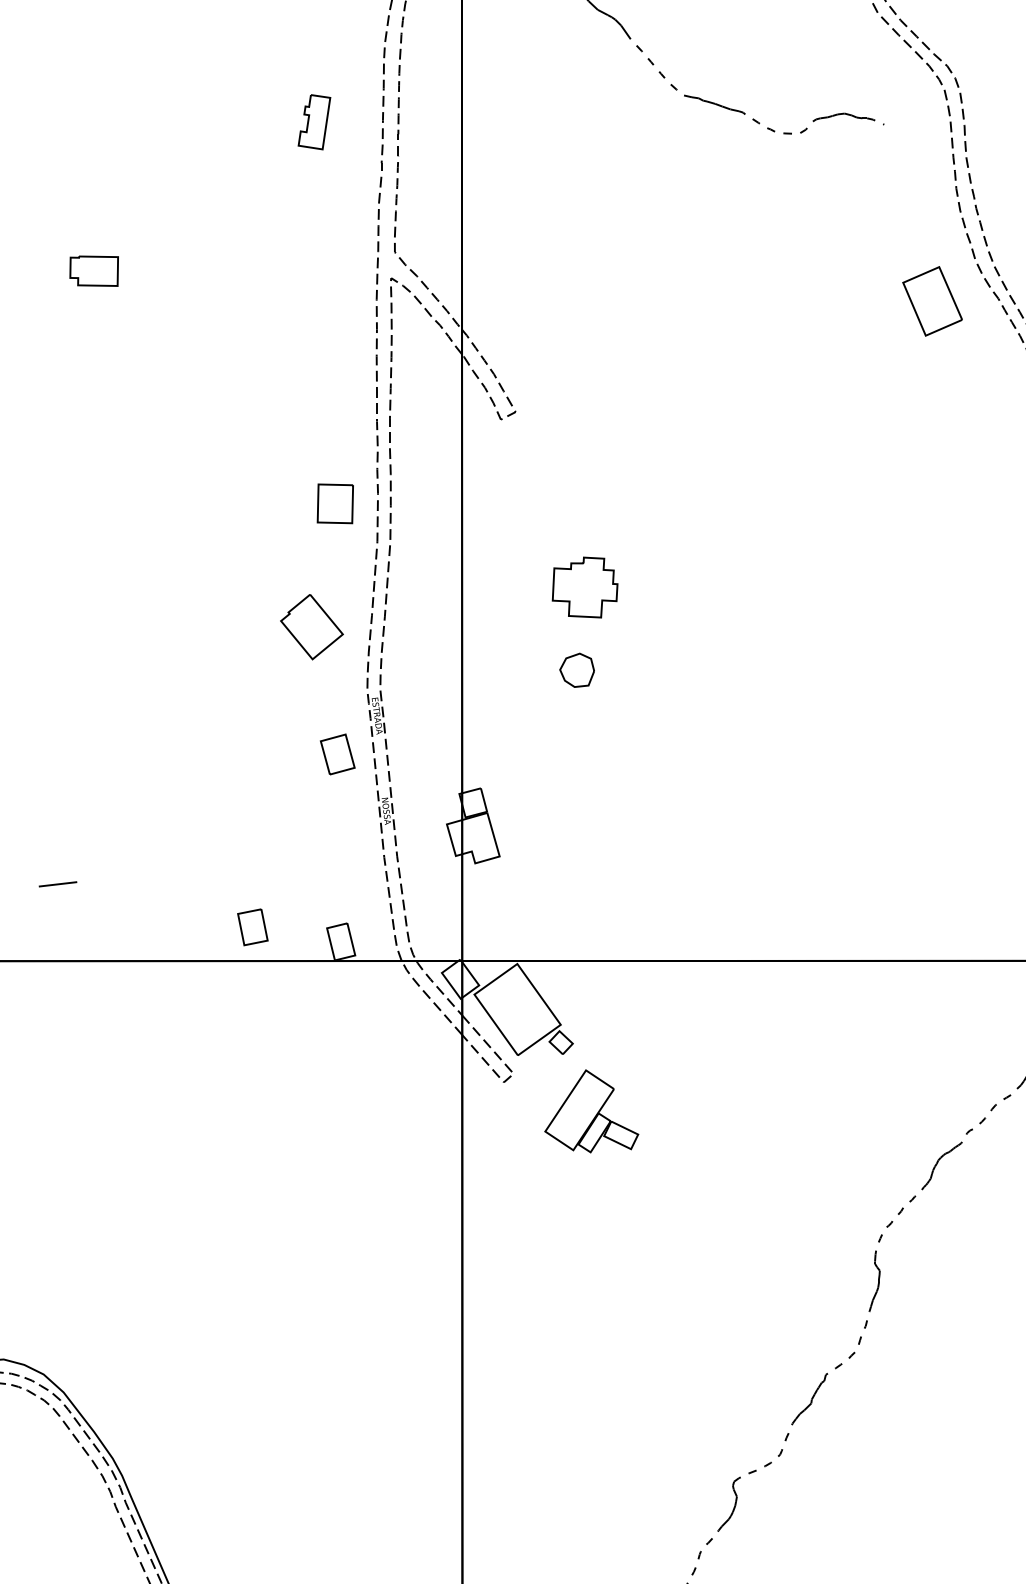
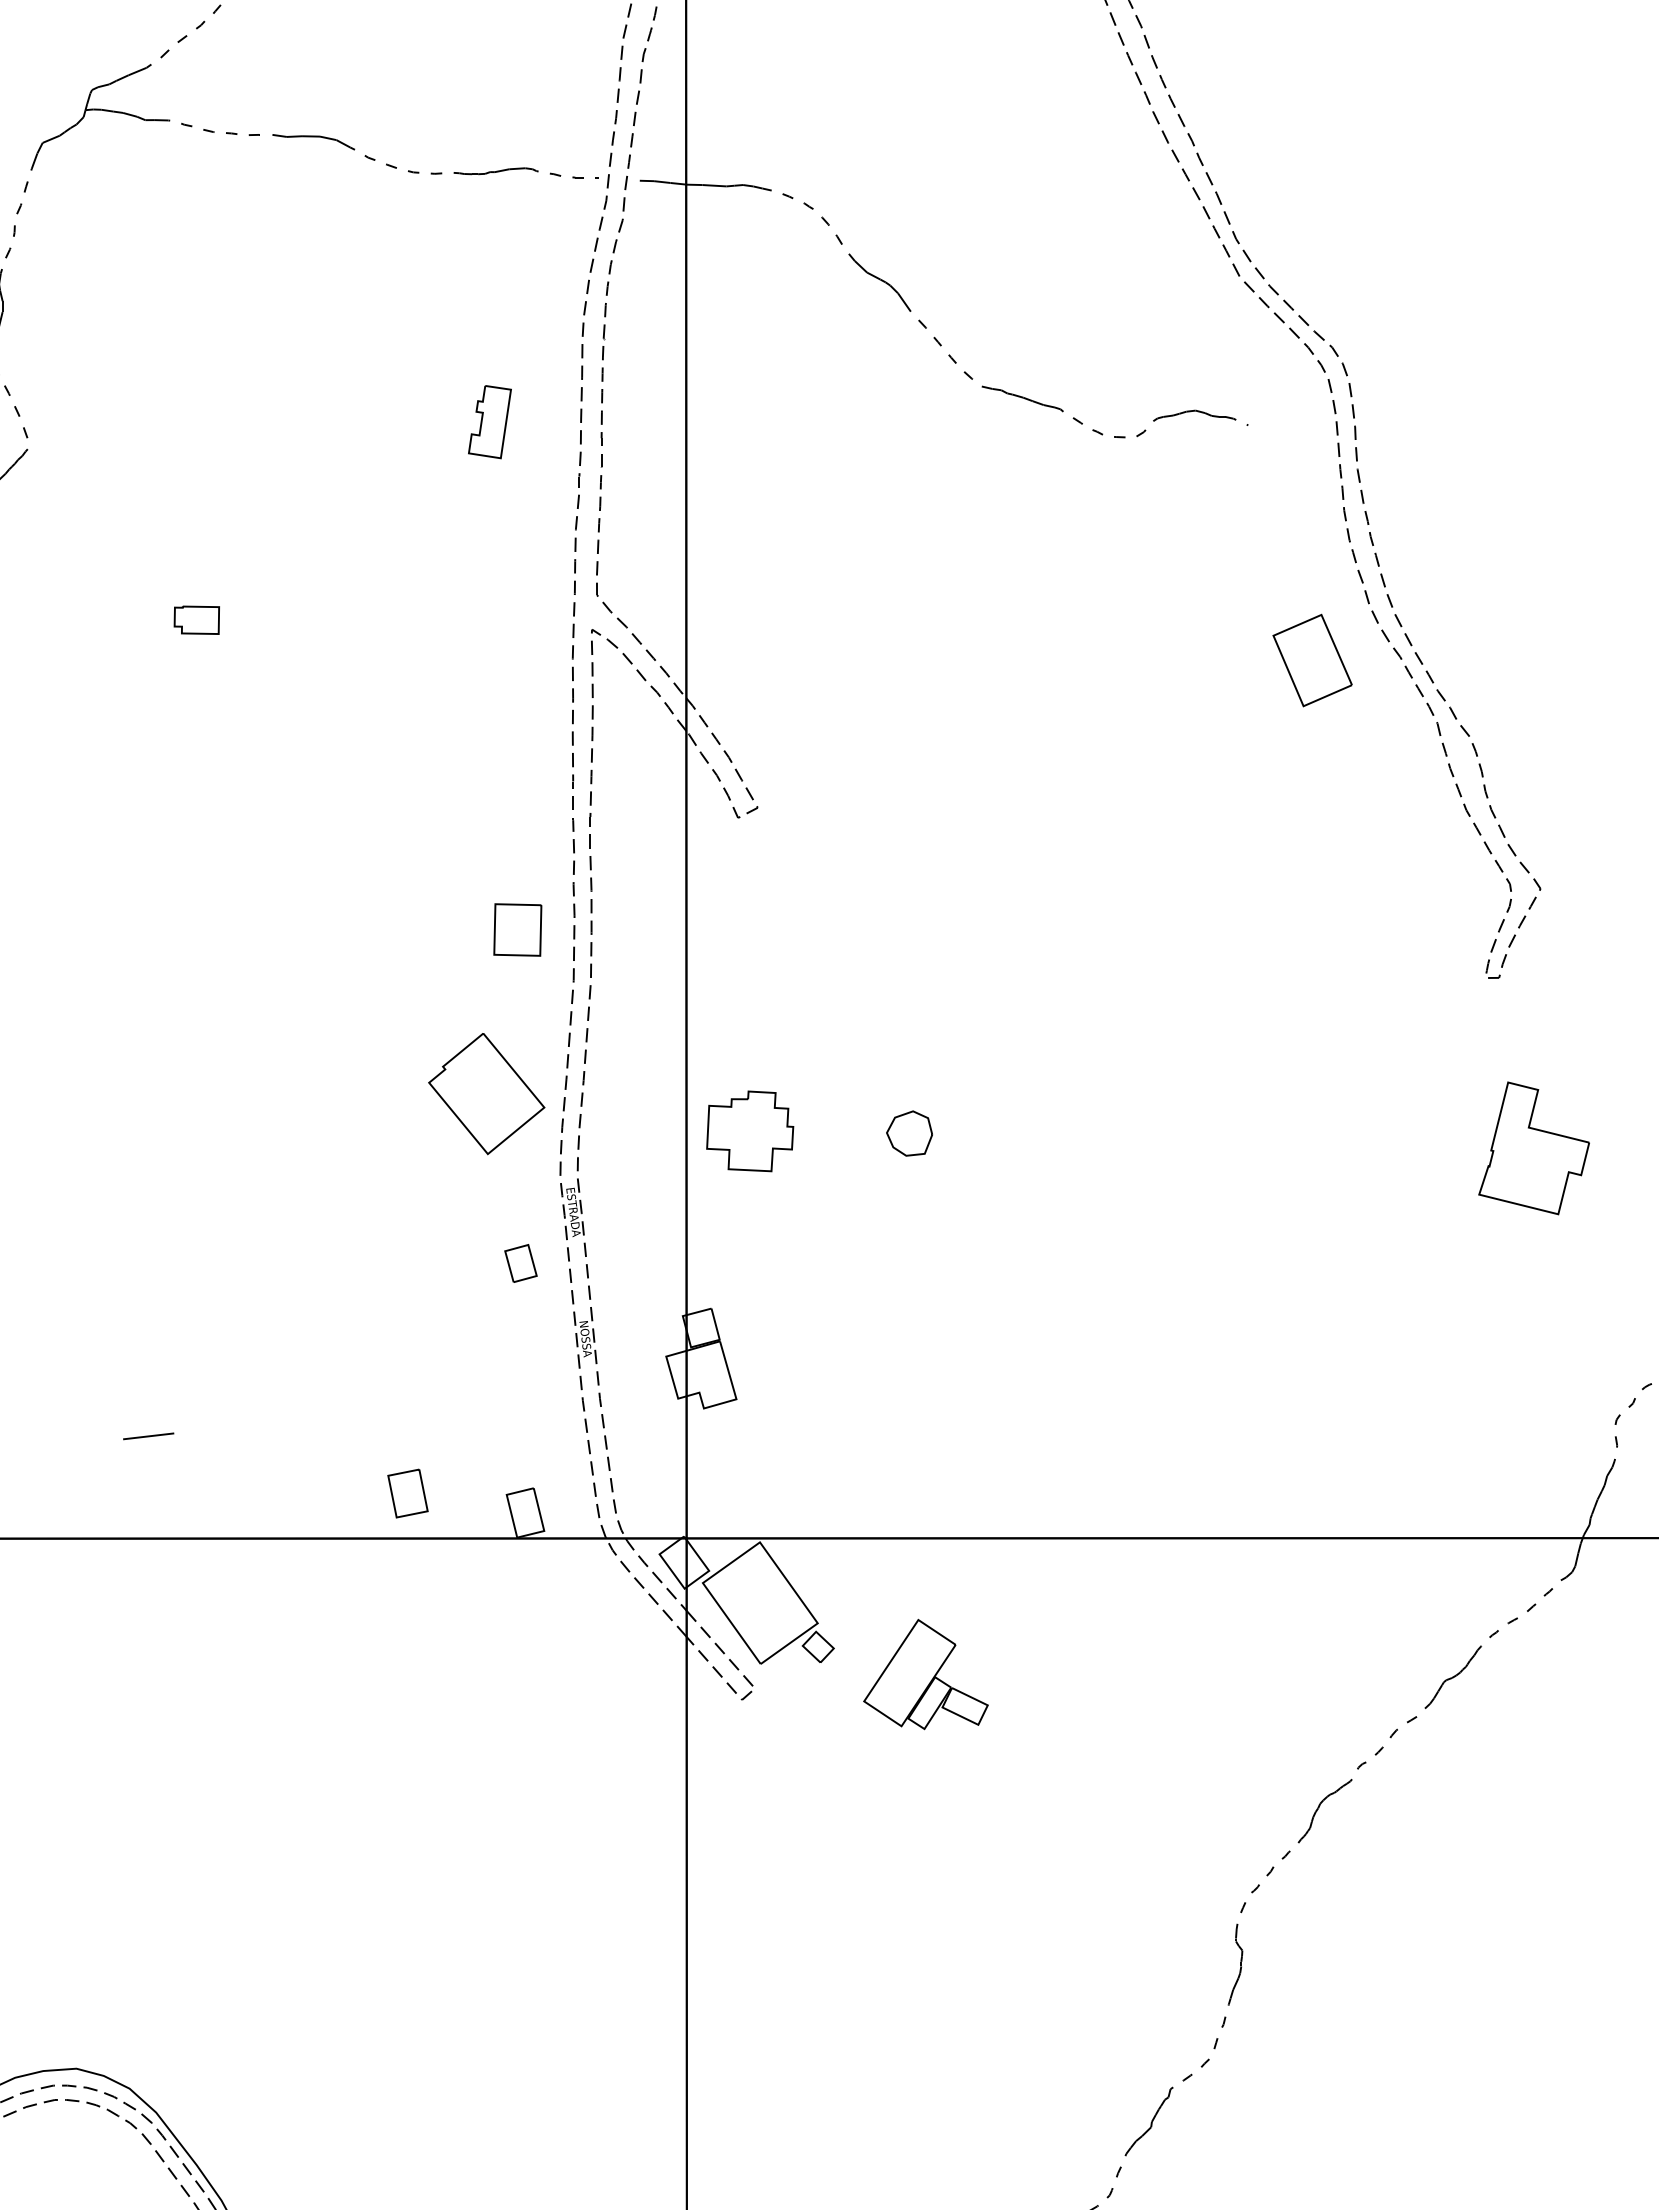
part: (93, 270) -> (196, 619), size x0.7
part: (585, 587) -> (750, 1131), moved
part: (311, 626) -> (486, 1093), size x1.4
part: (577, 670) -> (909, 1133), moved
part: (337, 754) -> (520, 1263), size x0.7
part: (591, 1111) -> (925, 1674), moved

